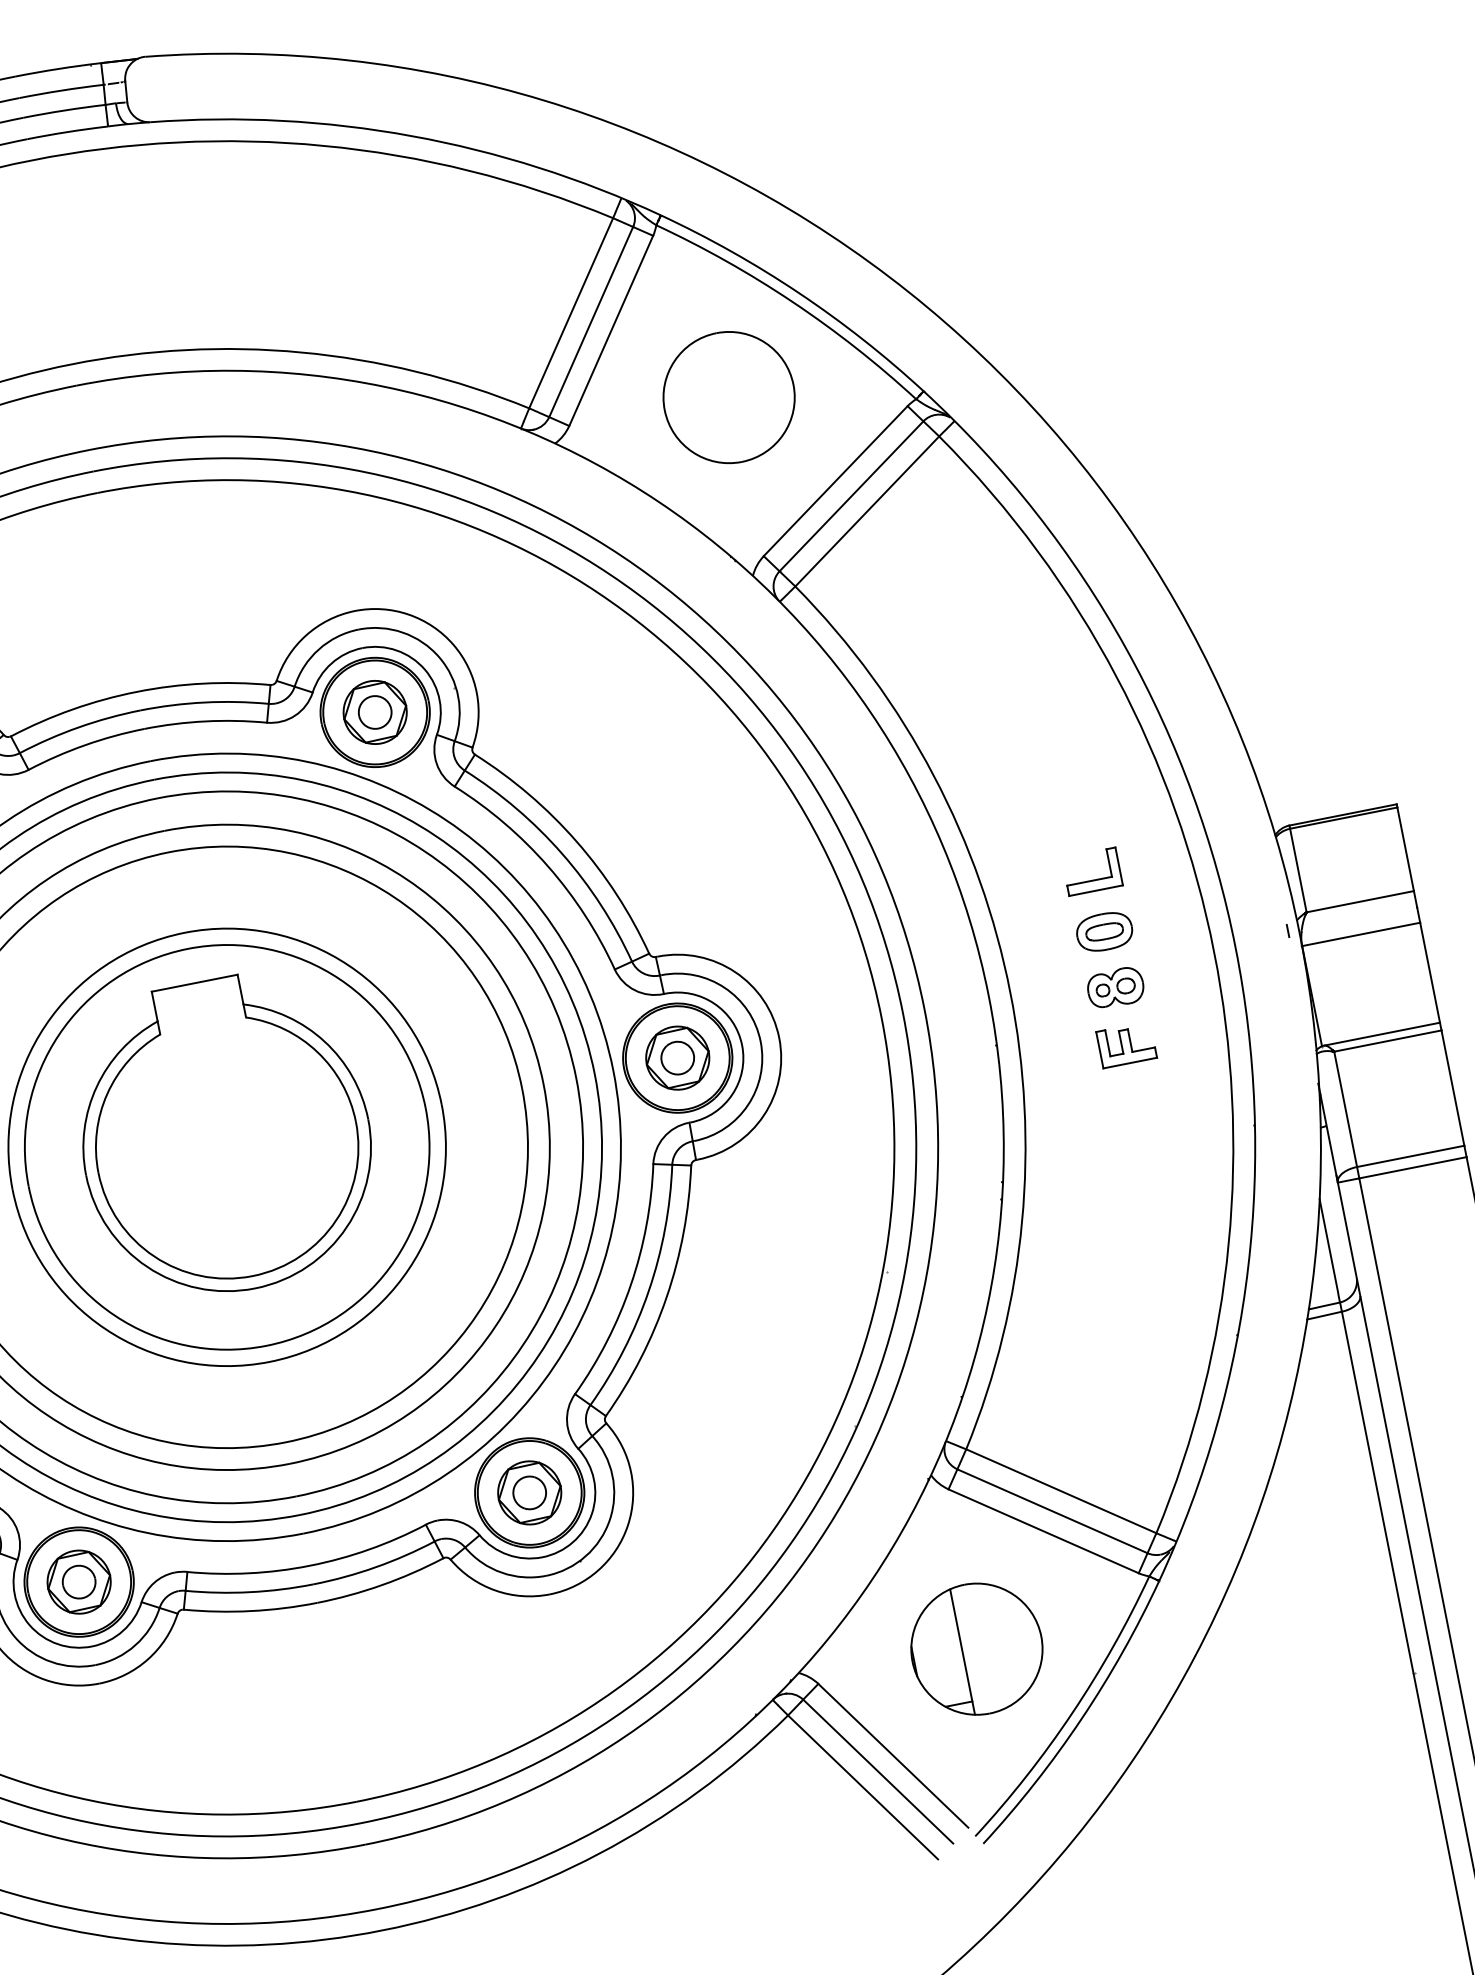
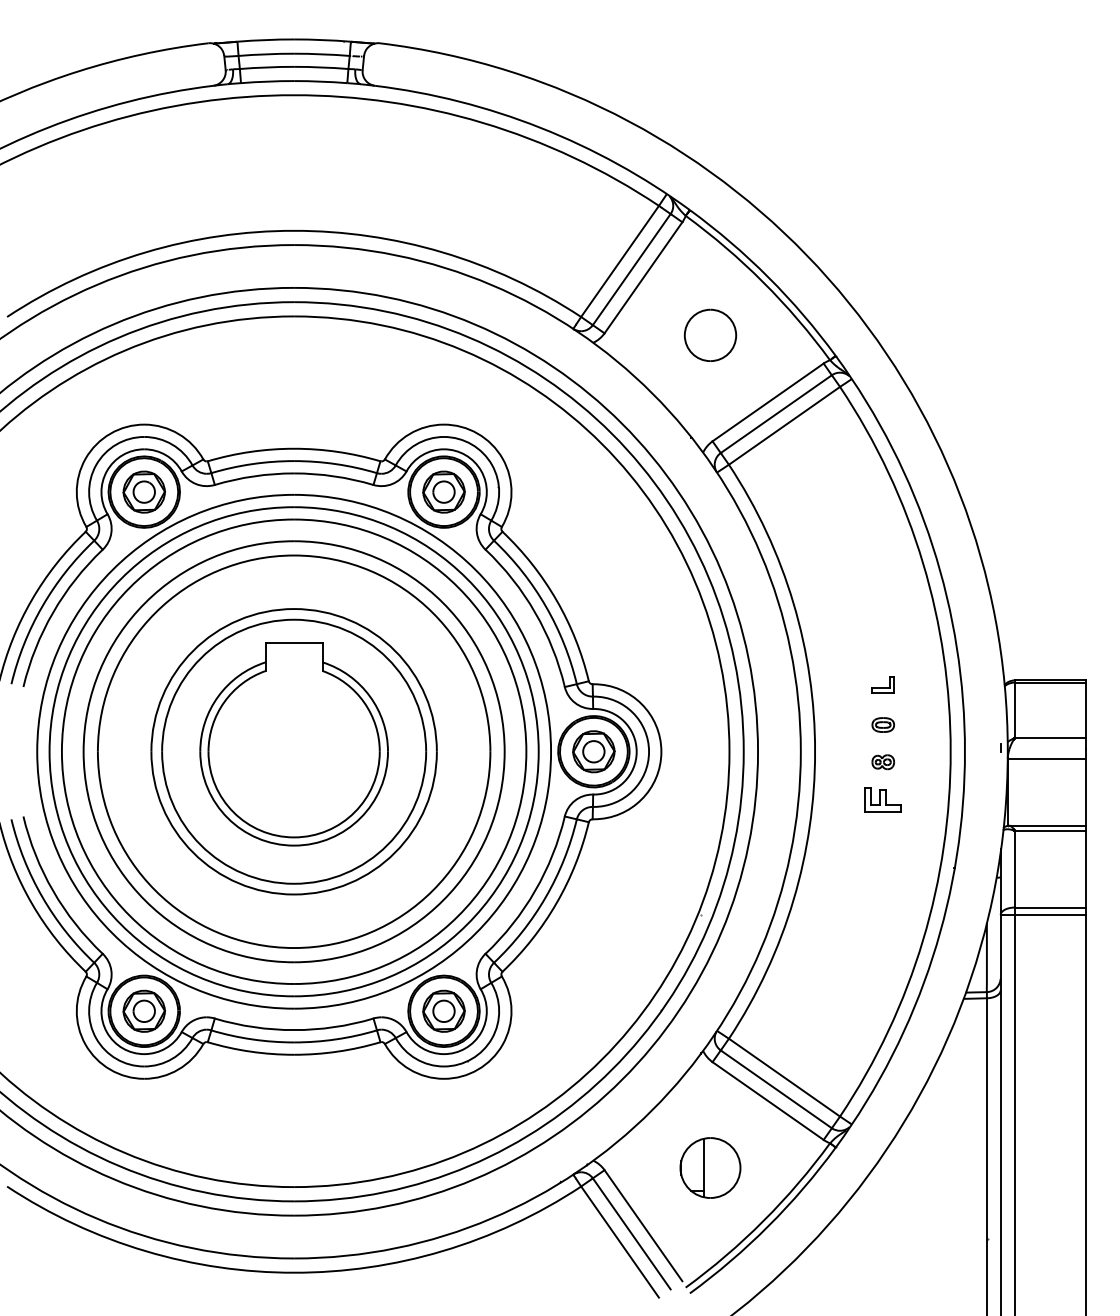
part: (729, 397) -> (710, 335), size x0.6
part: (1091, 871) -> (882, 684), size x0.6
part: (1104, 930) -> (883, 724), size x0.6
part: (1116, 986) -> (883, 761), size x0.6
part: (976, 1648) -> (710, 1167), size x0.7

